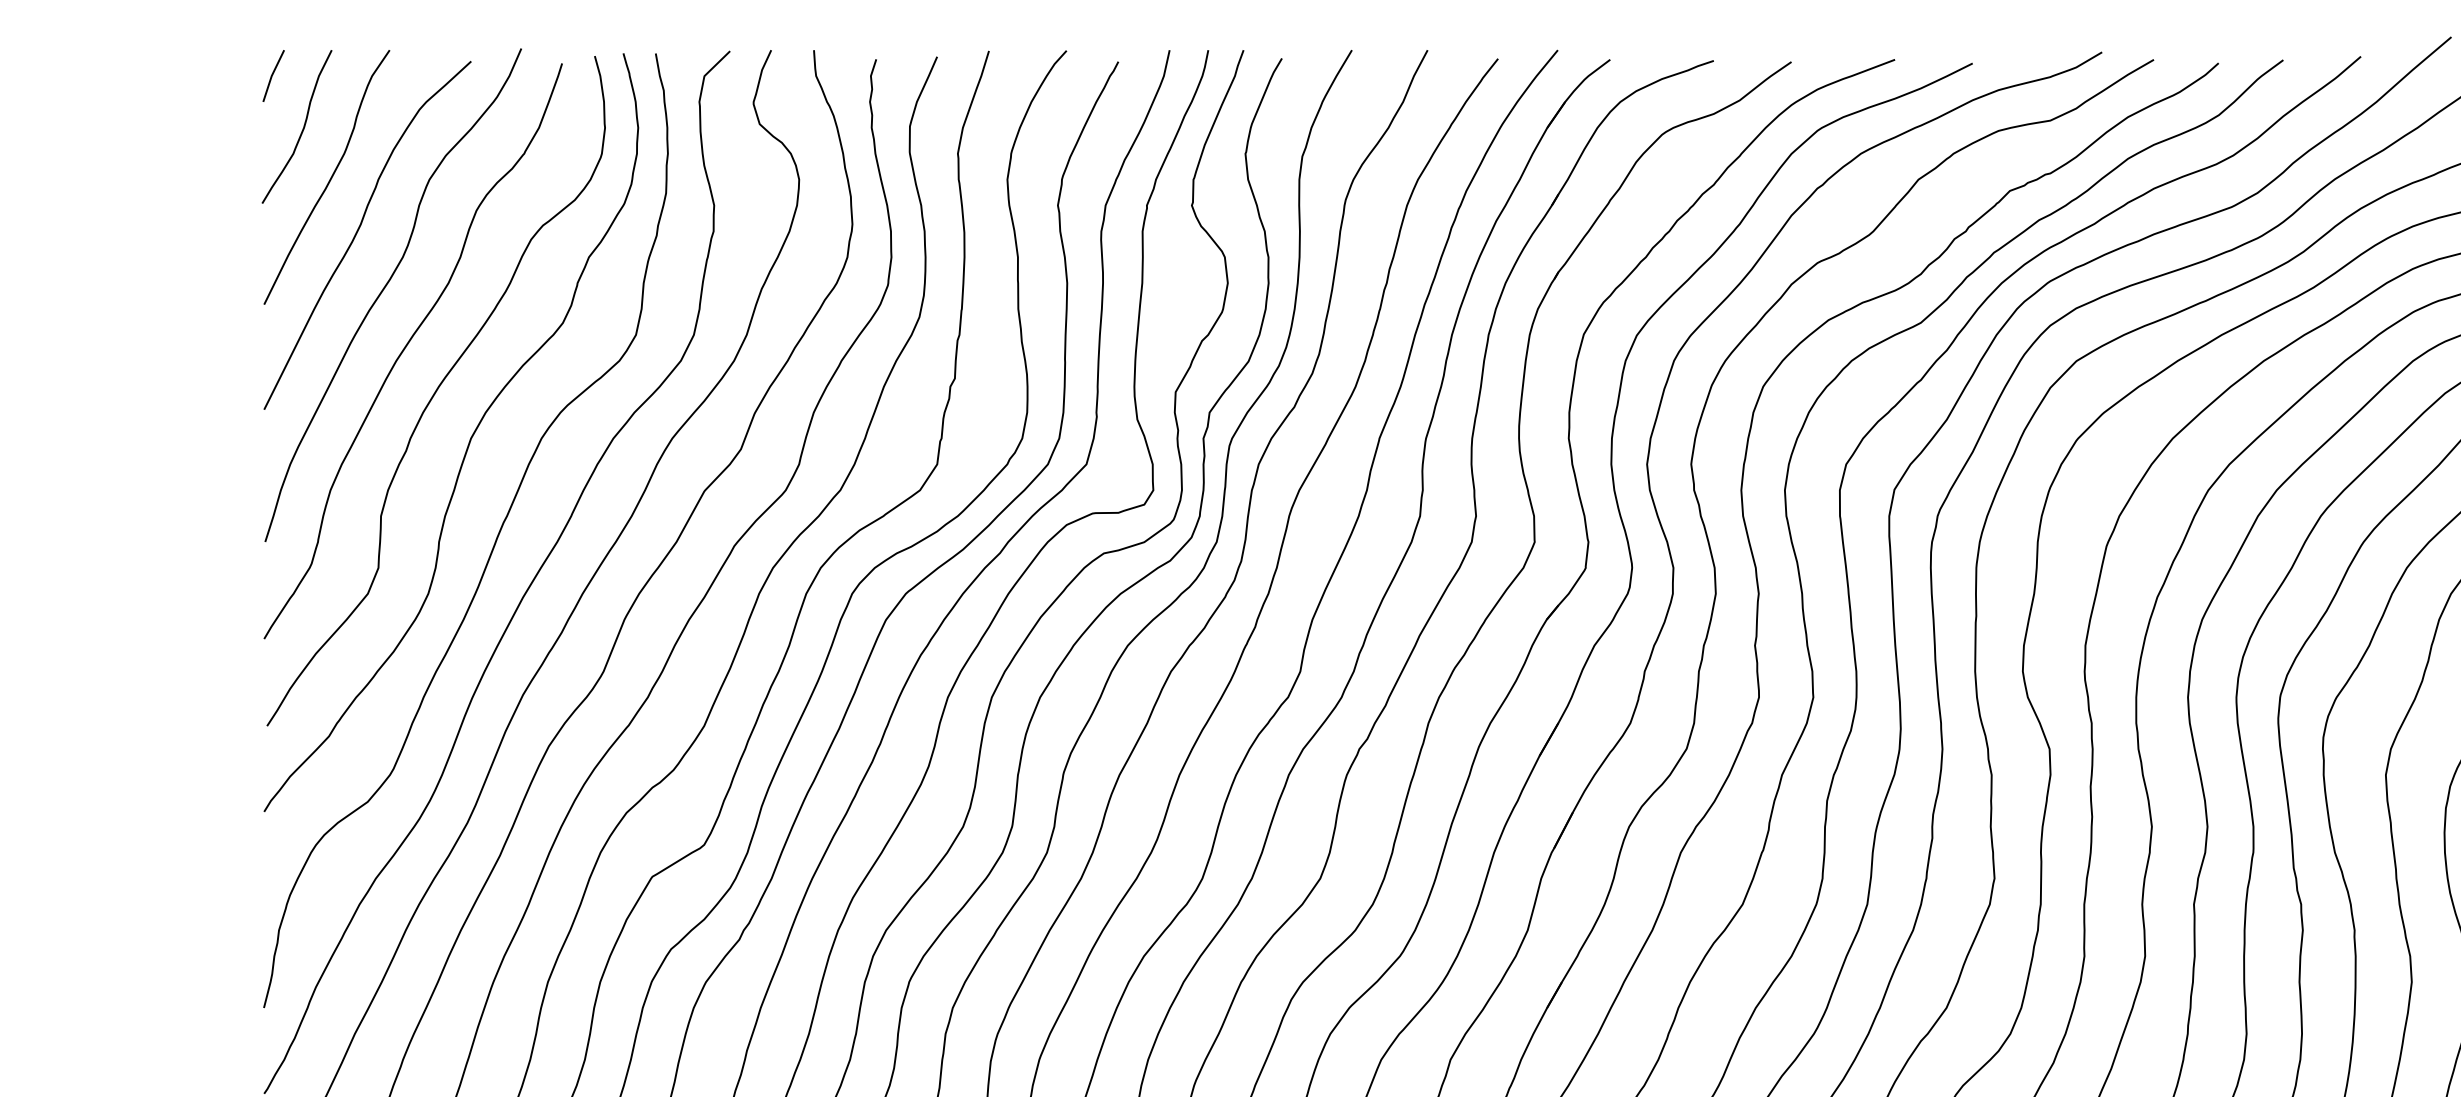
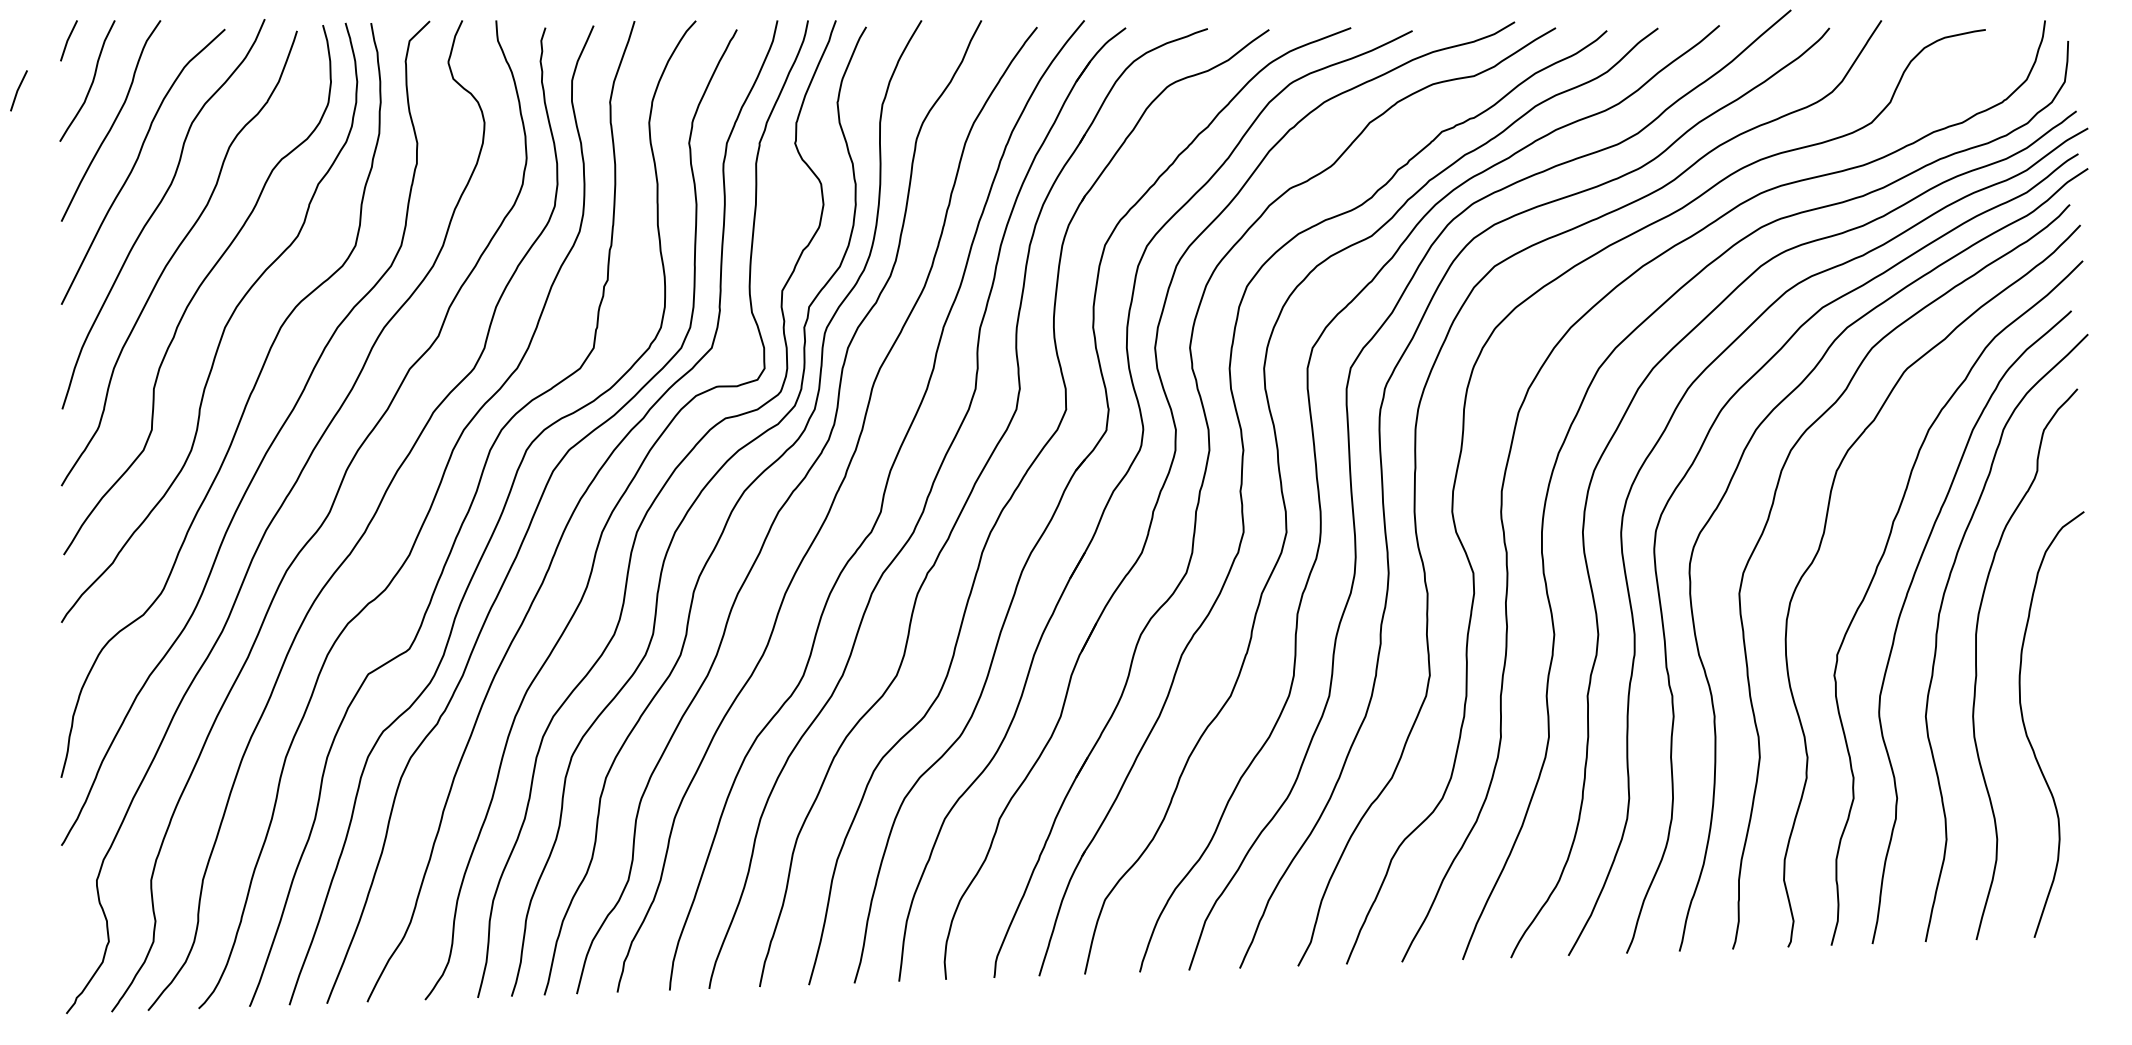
line: (209, 138) -> (18, 90), added

